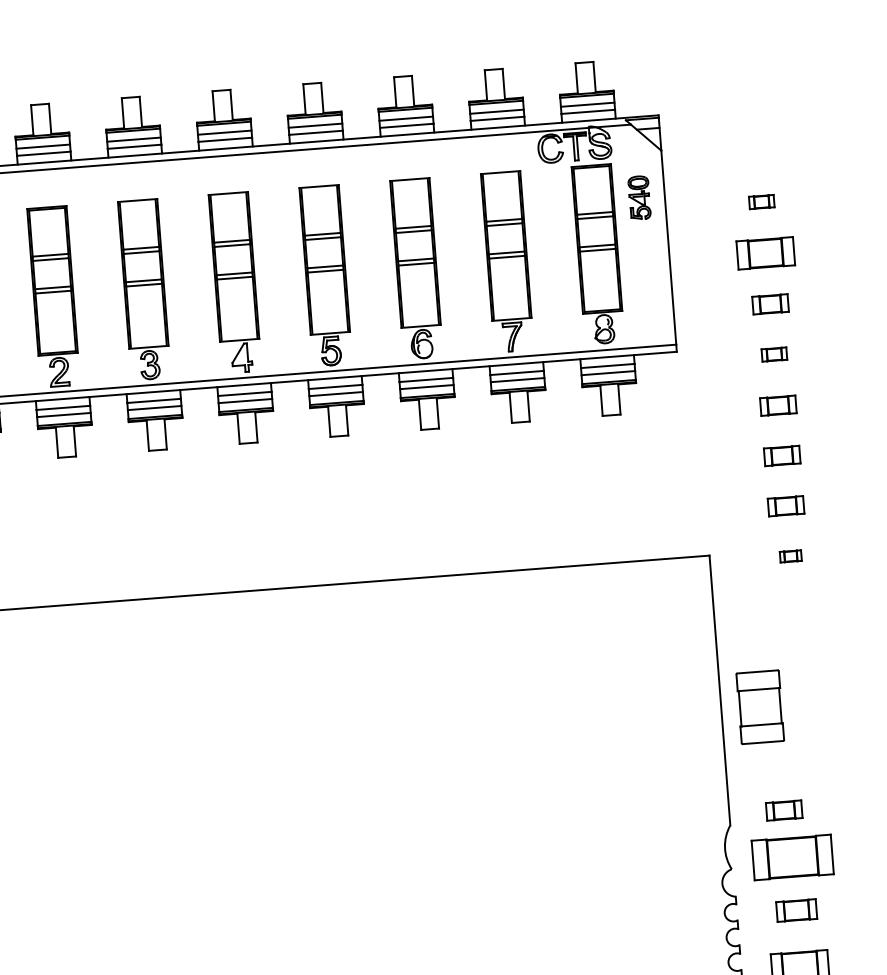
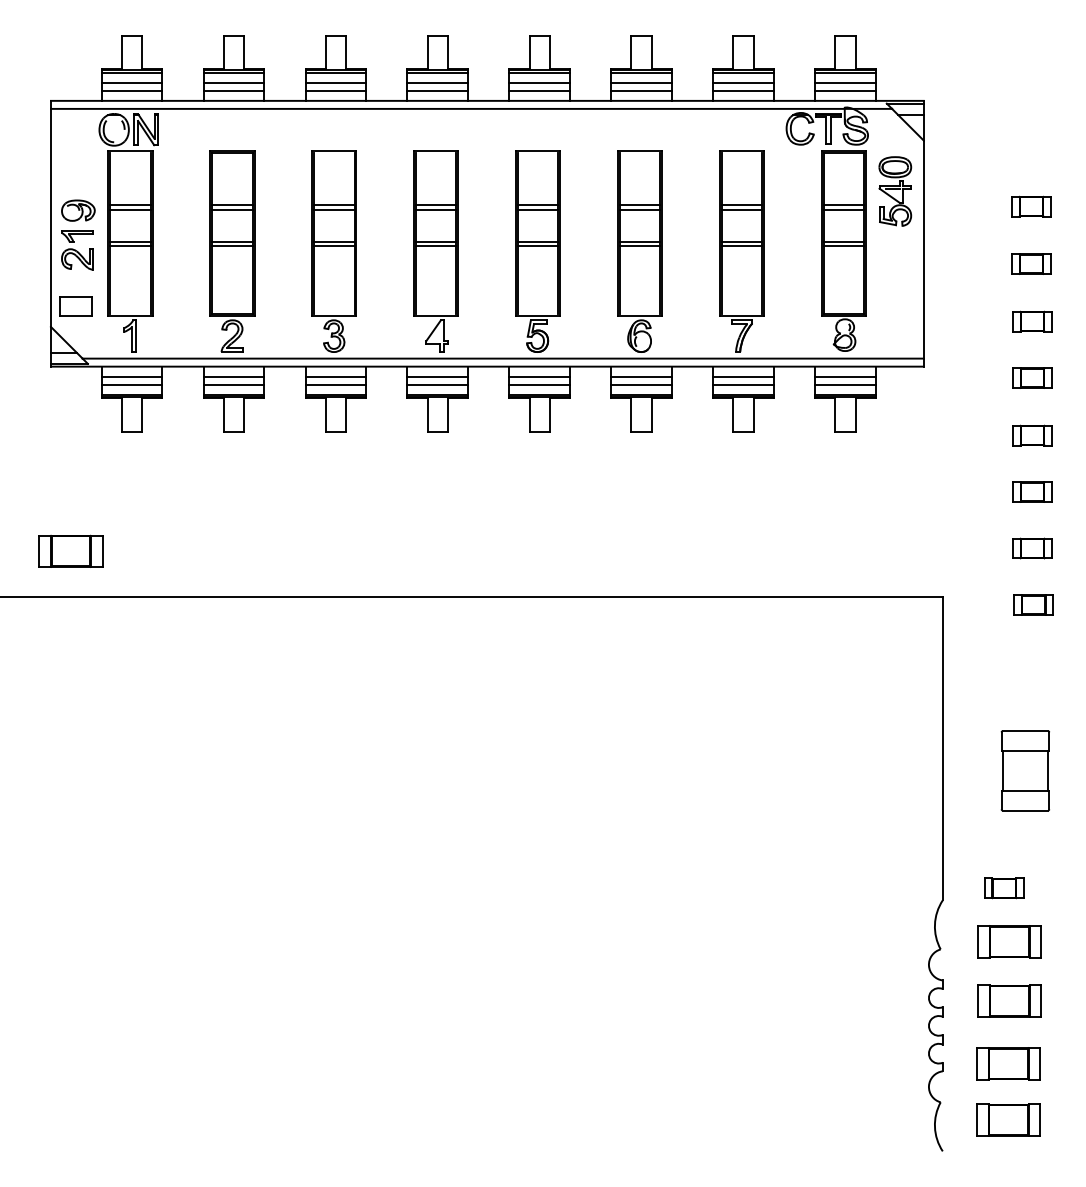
part: (639, 197) -> (895, 191), size x1.43
part: (761, 201) -> (1031, 206), size x1.43
part: (765, 252) -> (1031, 263), size x0.62
part: (774, 354) -> (1032, 377), size x1.43
part: (790, 555) -> (1033, 604), size x1.67
part: (759, 706) -> (1024, 770), moved
part: (792, 857) -> (1009, 941), size x0.71
part: (796, 910) -> (1009, 1000), size x1.43

